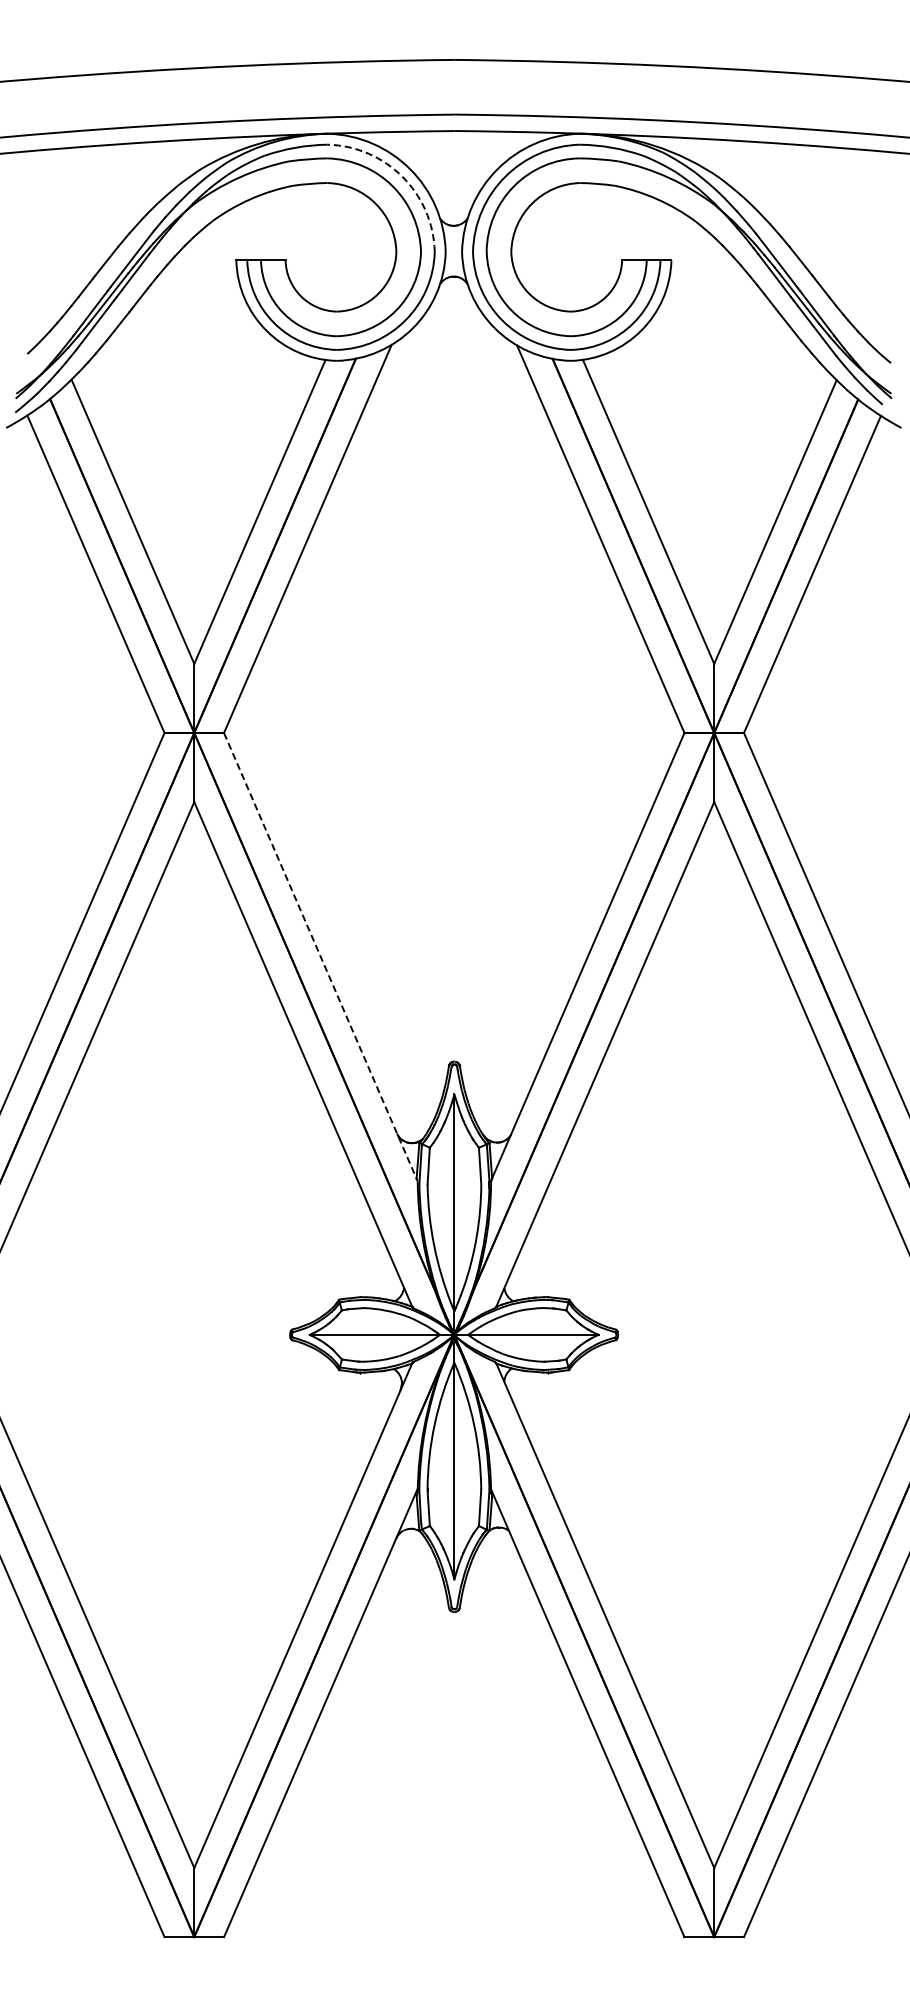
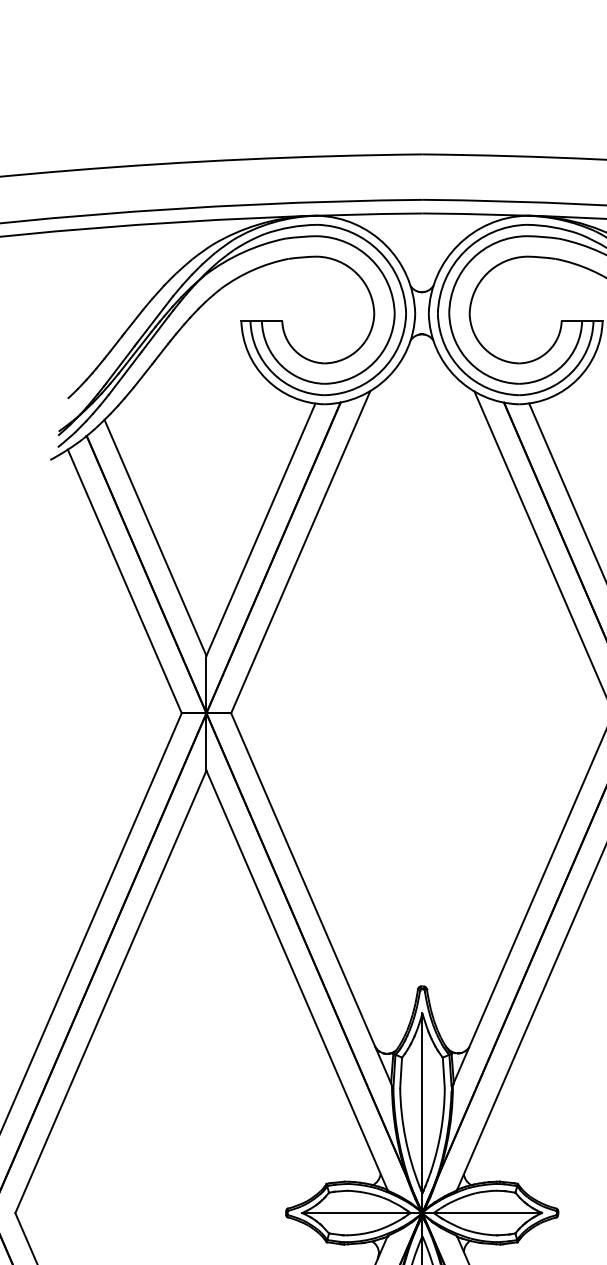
arc: (402, 176) -> (379, 251), dashed -> solid
line: (321, 957) -> (312, 899), dashed -> solid

